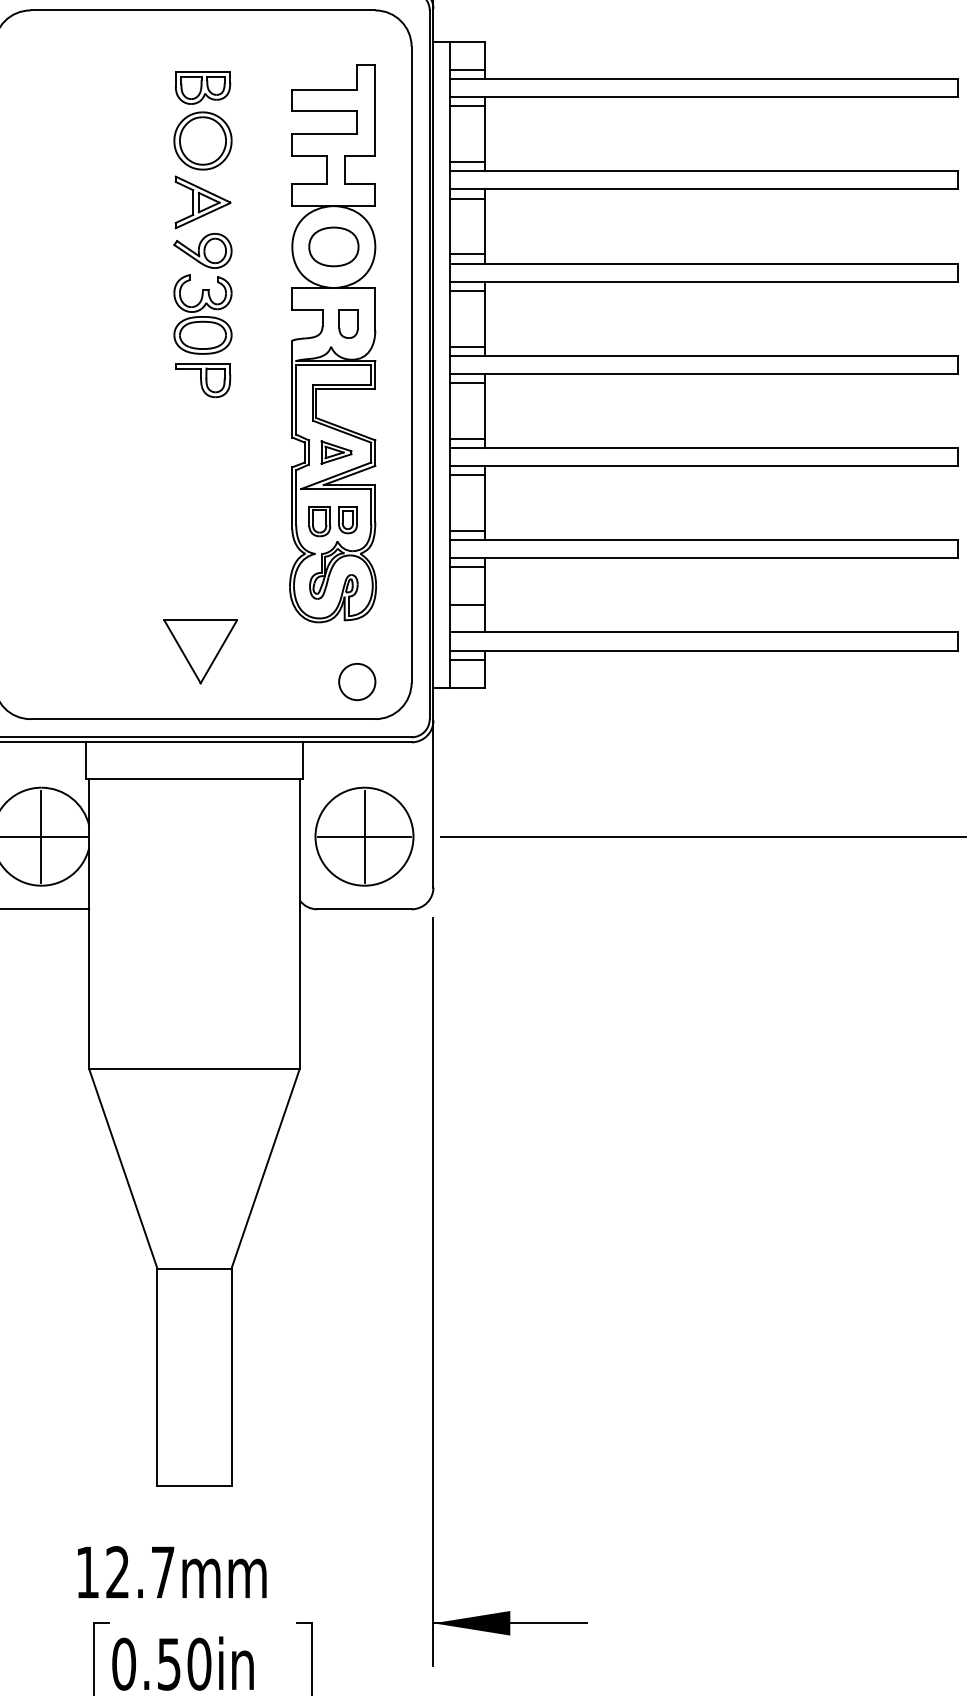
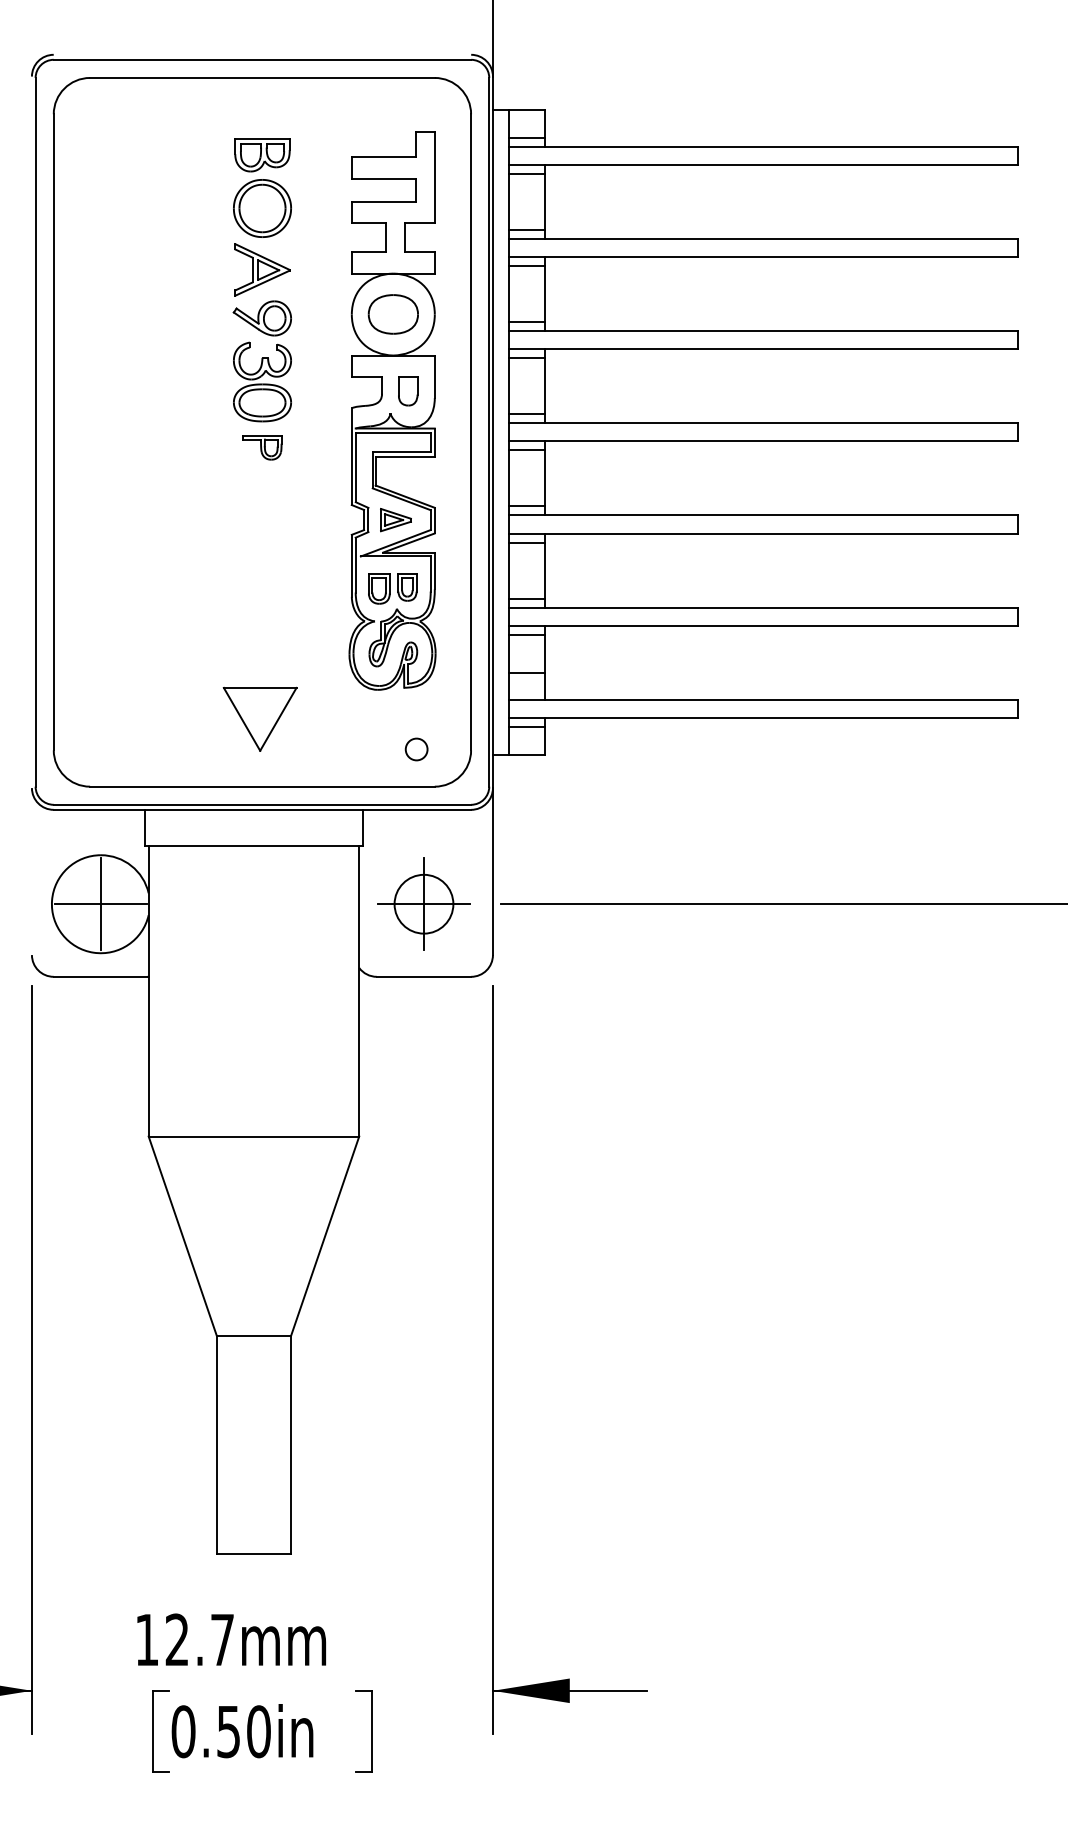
part: (203, 379) -> (262, 447), size x0.7
circle: (357, 681) -> (416, 749), size x0.6
circle: (364, 836) -> (423, 904), size x0.6

